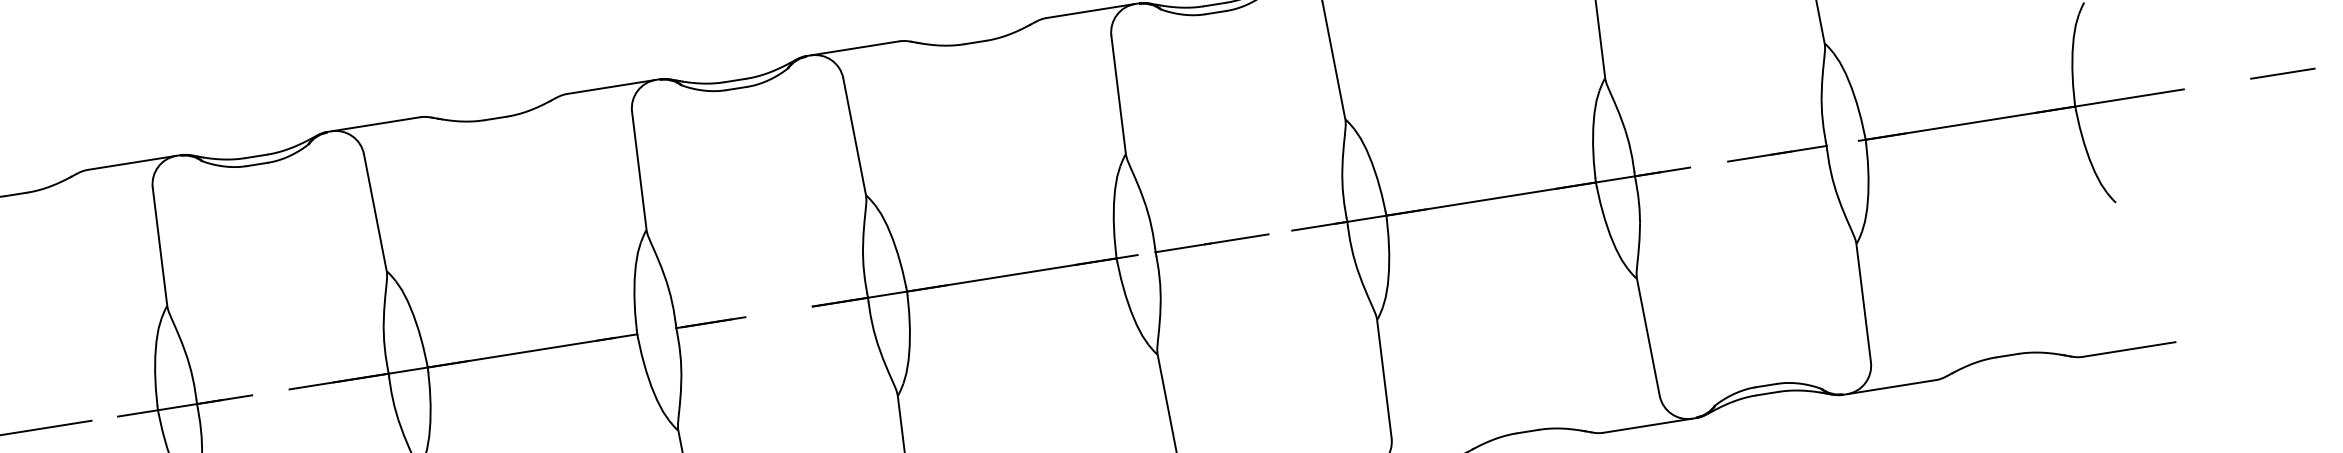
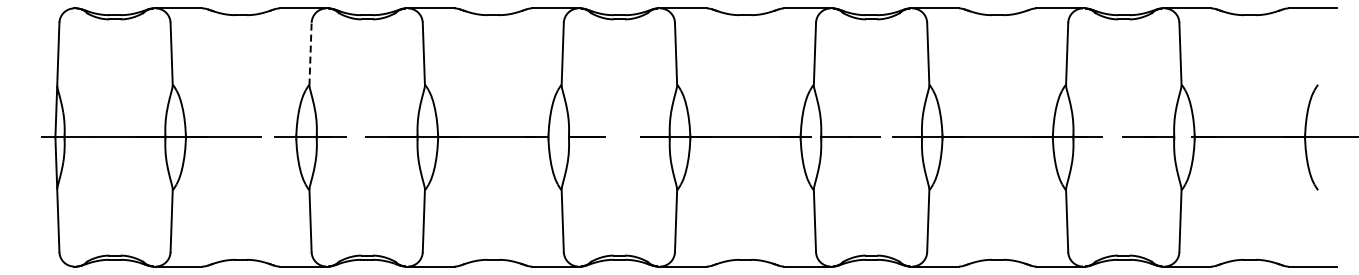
line: (159, 246) -> (310, 53), solid -> dashed

